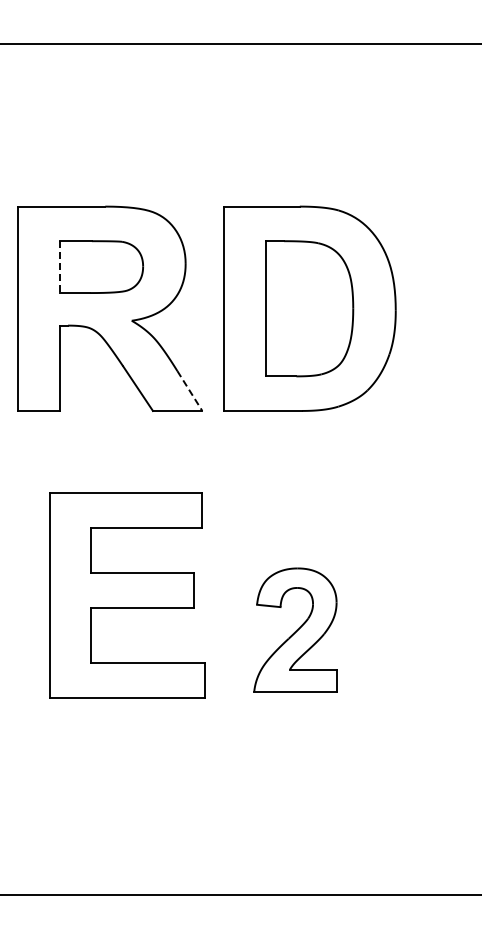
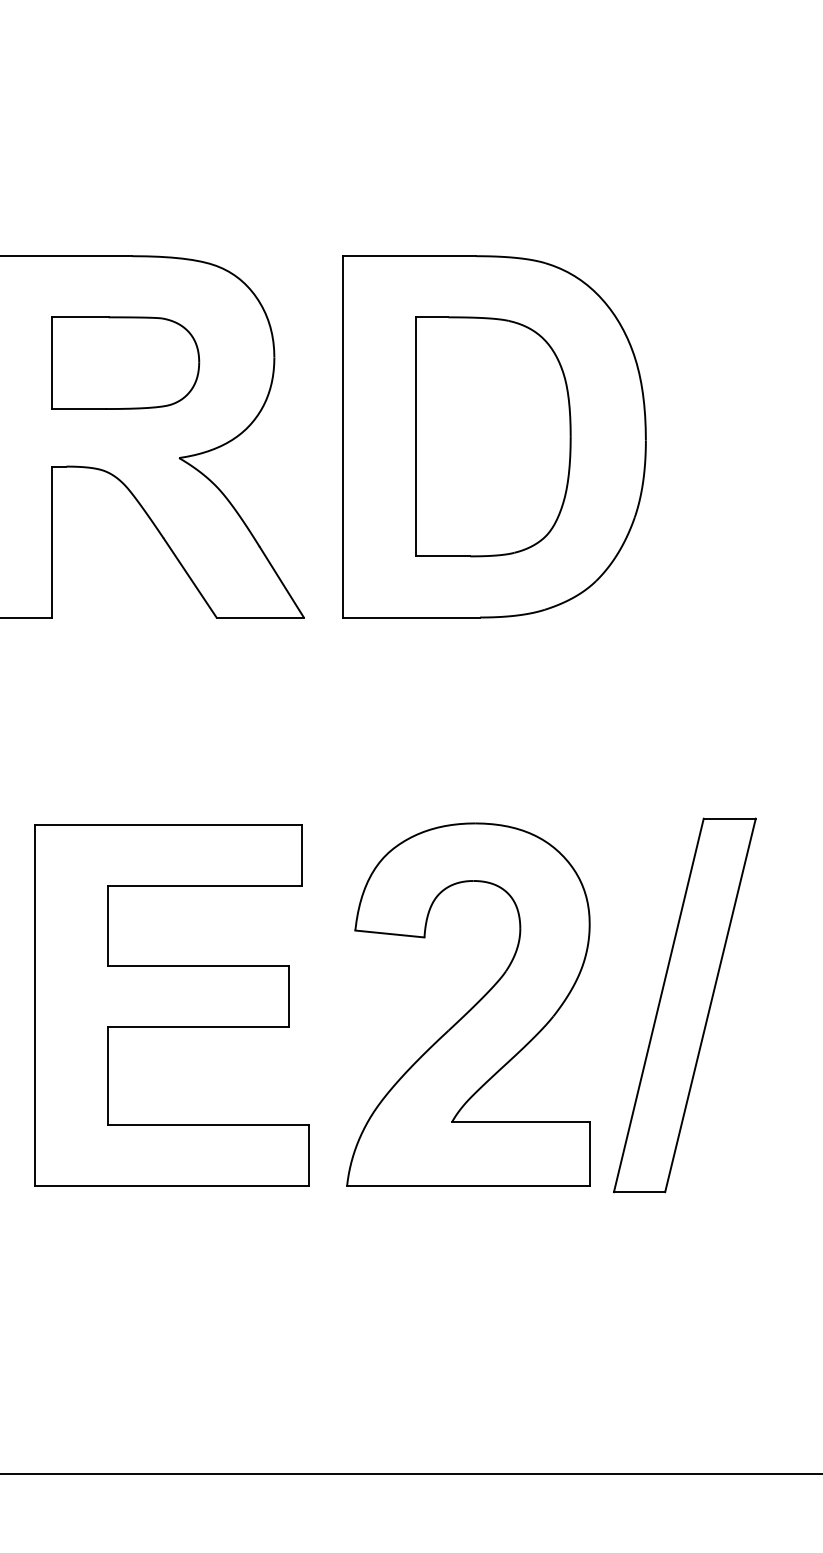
line: (59, 267) -> (51, 363), dashed -> solid
line: (189, 391) -> (281, 583), dashed -> solid
part: (127, 595) -> (171, 1005), moved
part: (295, 629) -> (468, 1003), size x1.67
part: (417, 629) -> (684, 1003), added

